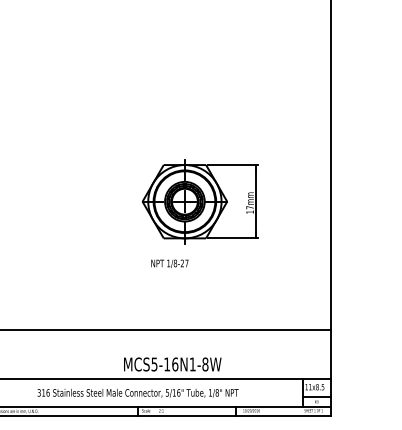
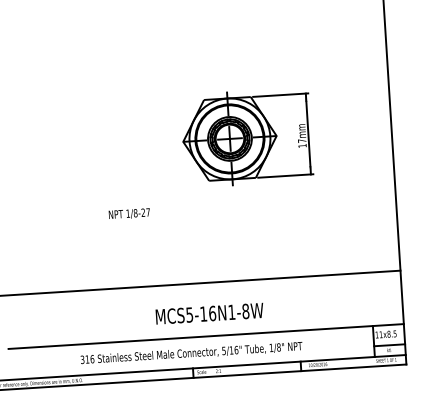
text: (169, 263) -> (129, 213), moved
text: (172, 364) -> (209, 313), moved

